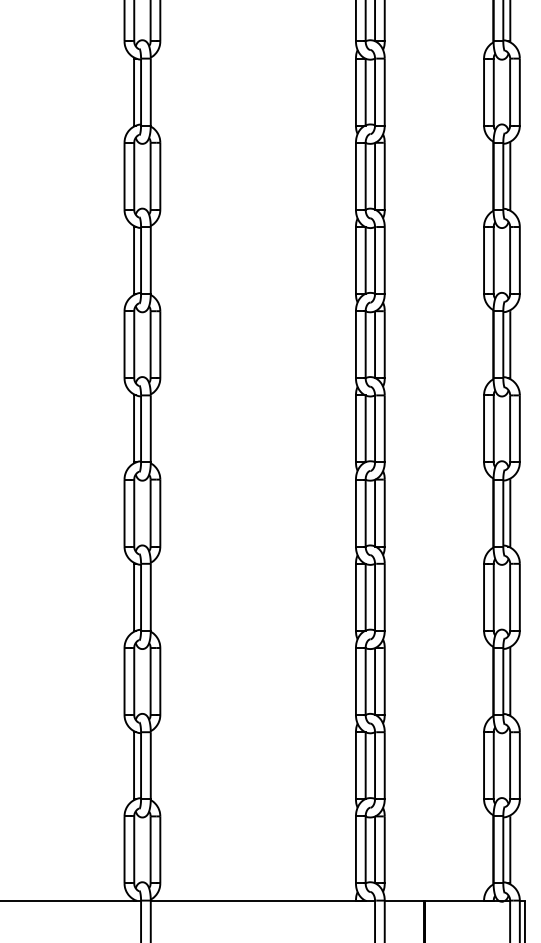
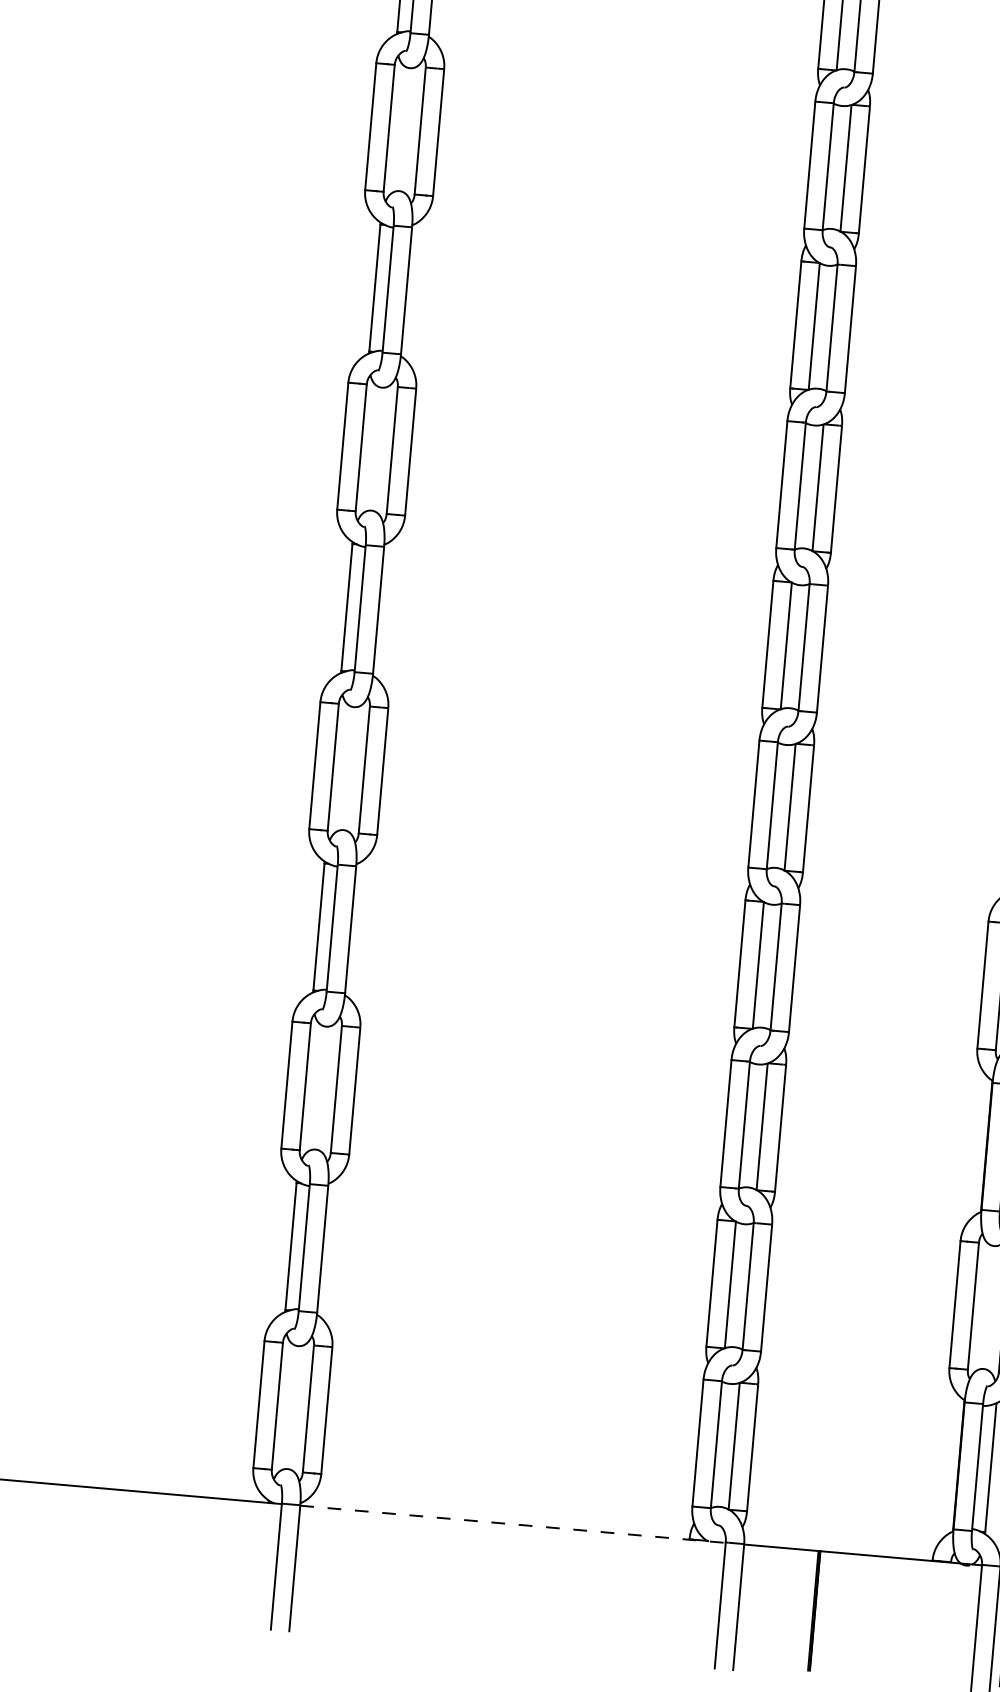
line: (263, 900) -> (514, 1523), solid -> dashed

